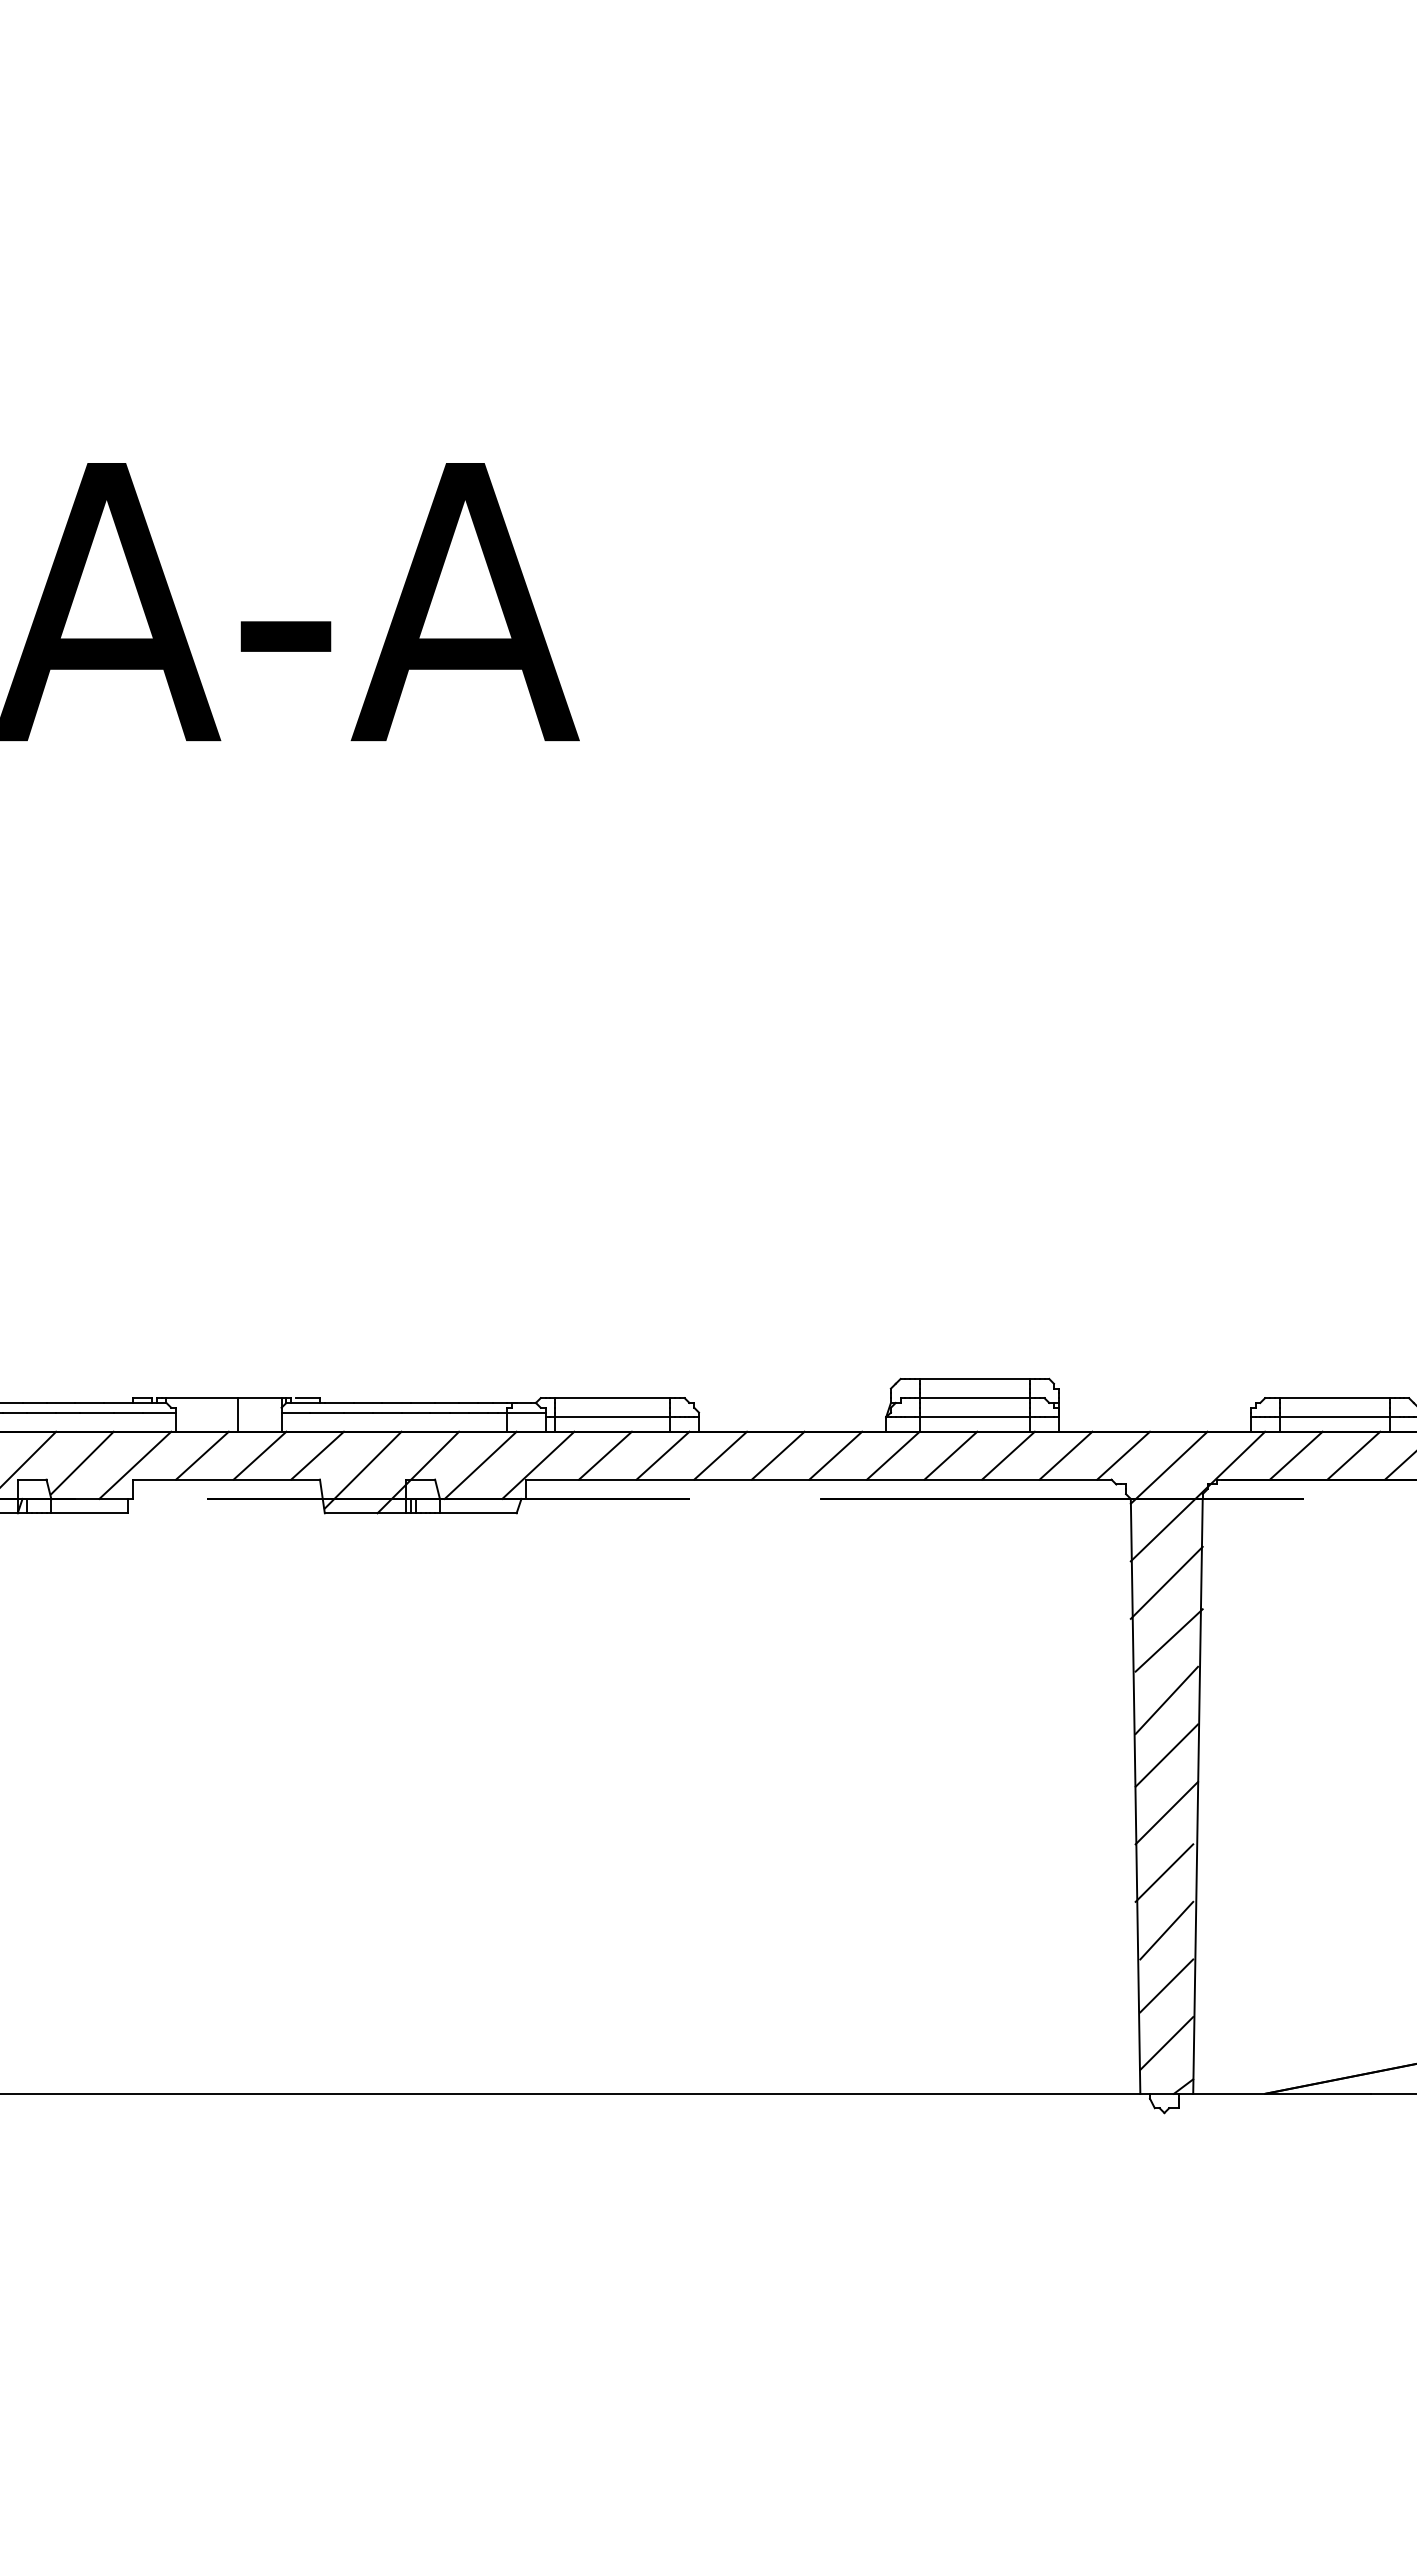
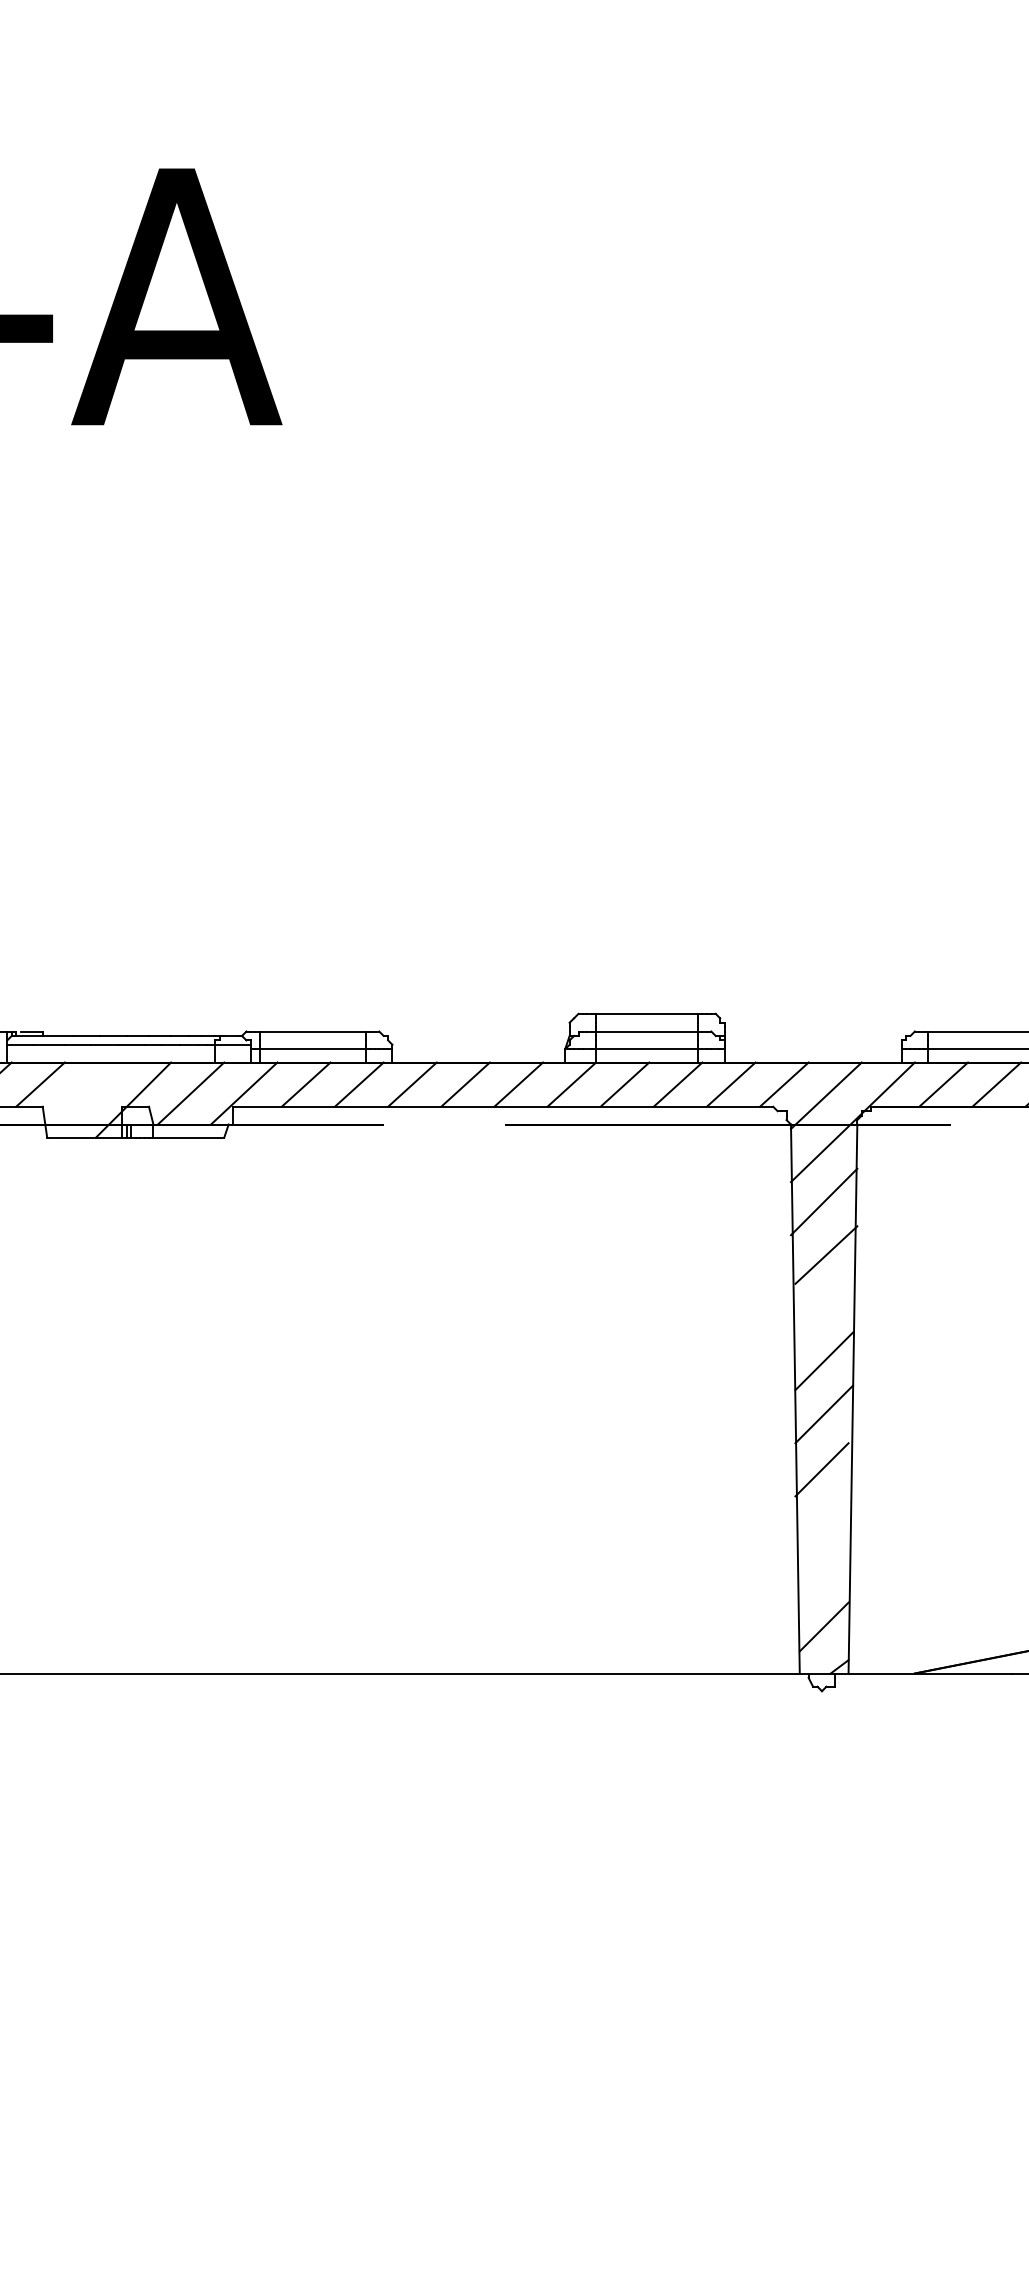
line: (362, 1469) -> (81, 1097), removed
line: (1166, 1700) -> (823, 1310), removed
line: (1166, 1930) -> (823, 1522), removed
line: (1166, 1985) -> (823, 1573), removed

